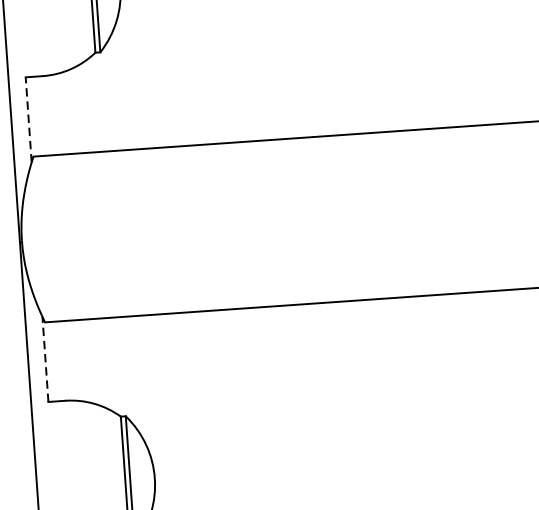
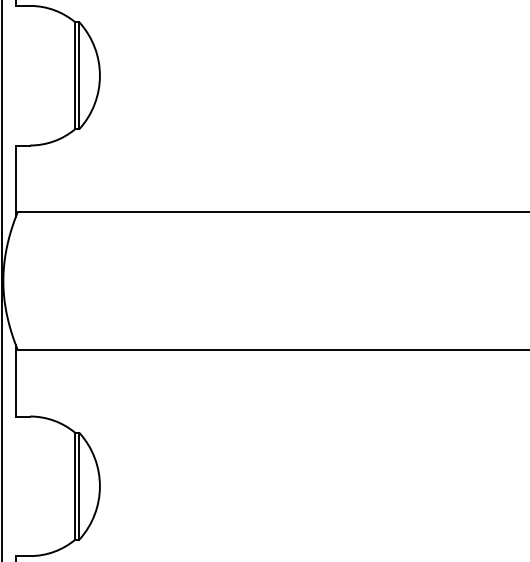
line: (29, 120) -> (16, 181), dashed -> solid
line: (46, 358) -> (16, 380), dashed -> solid

